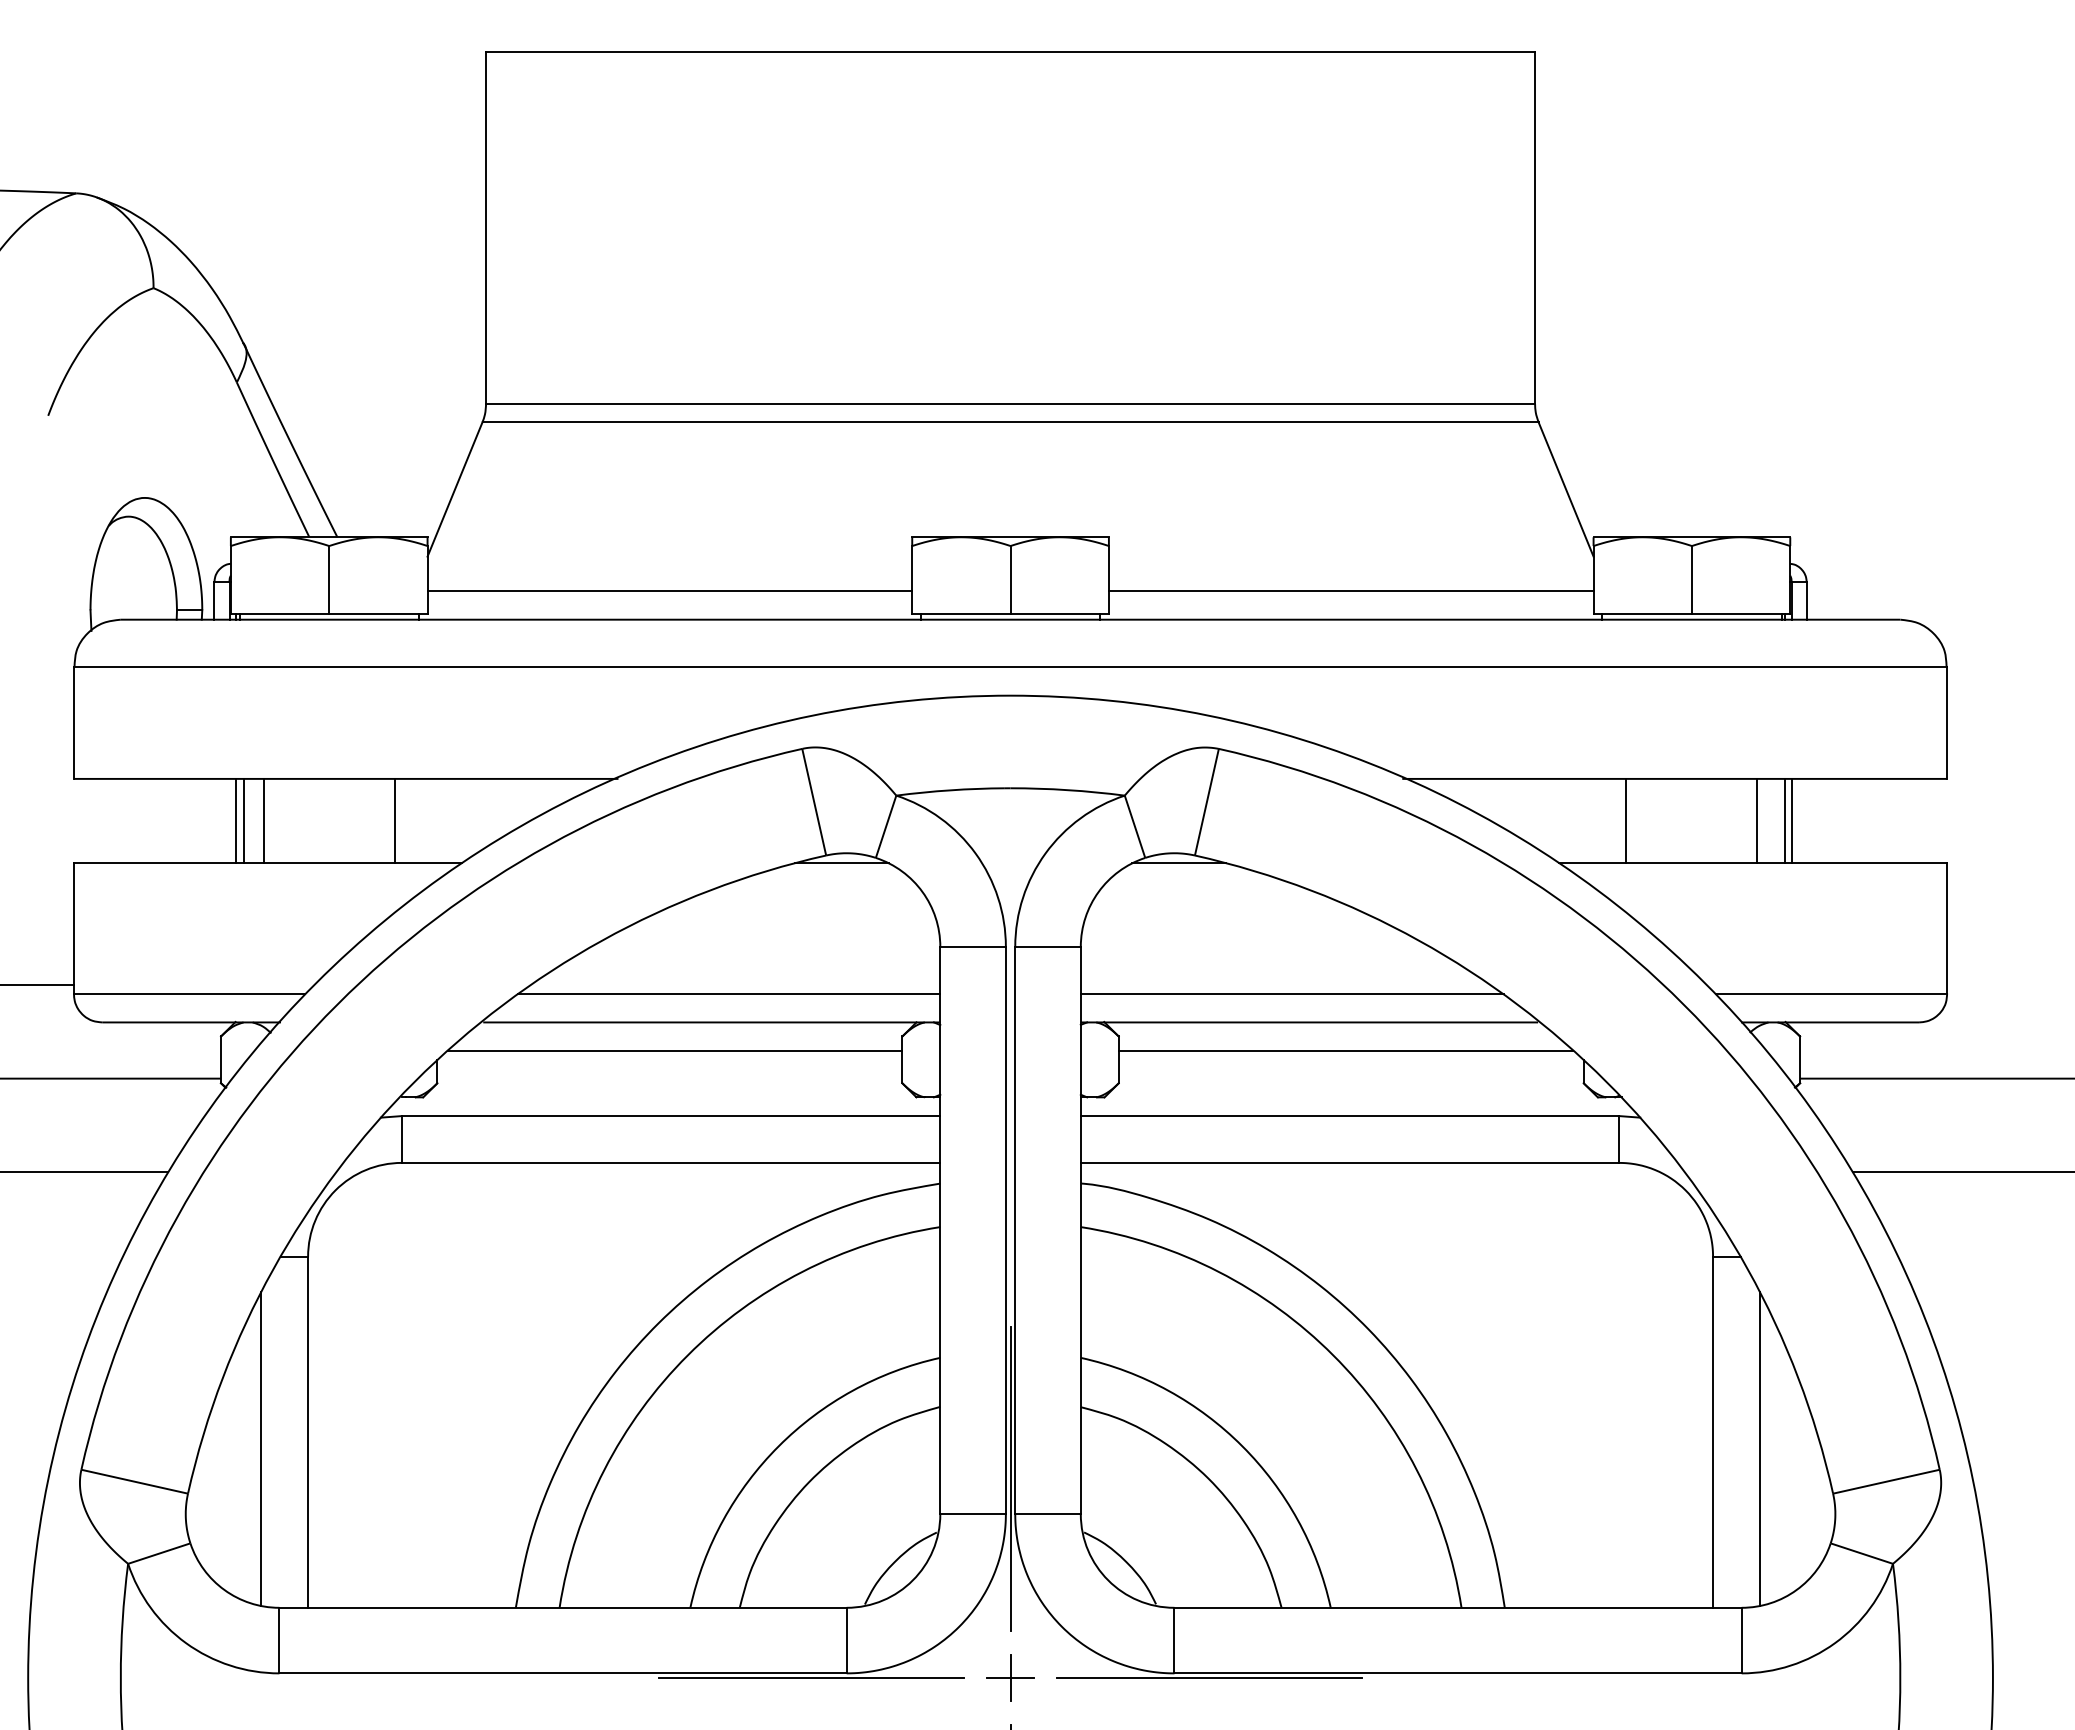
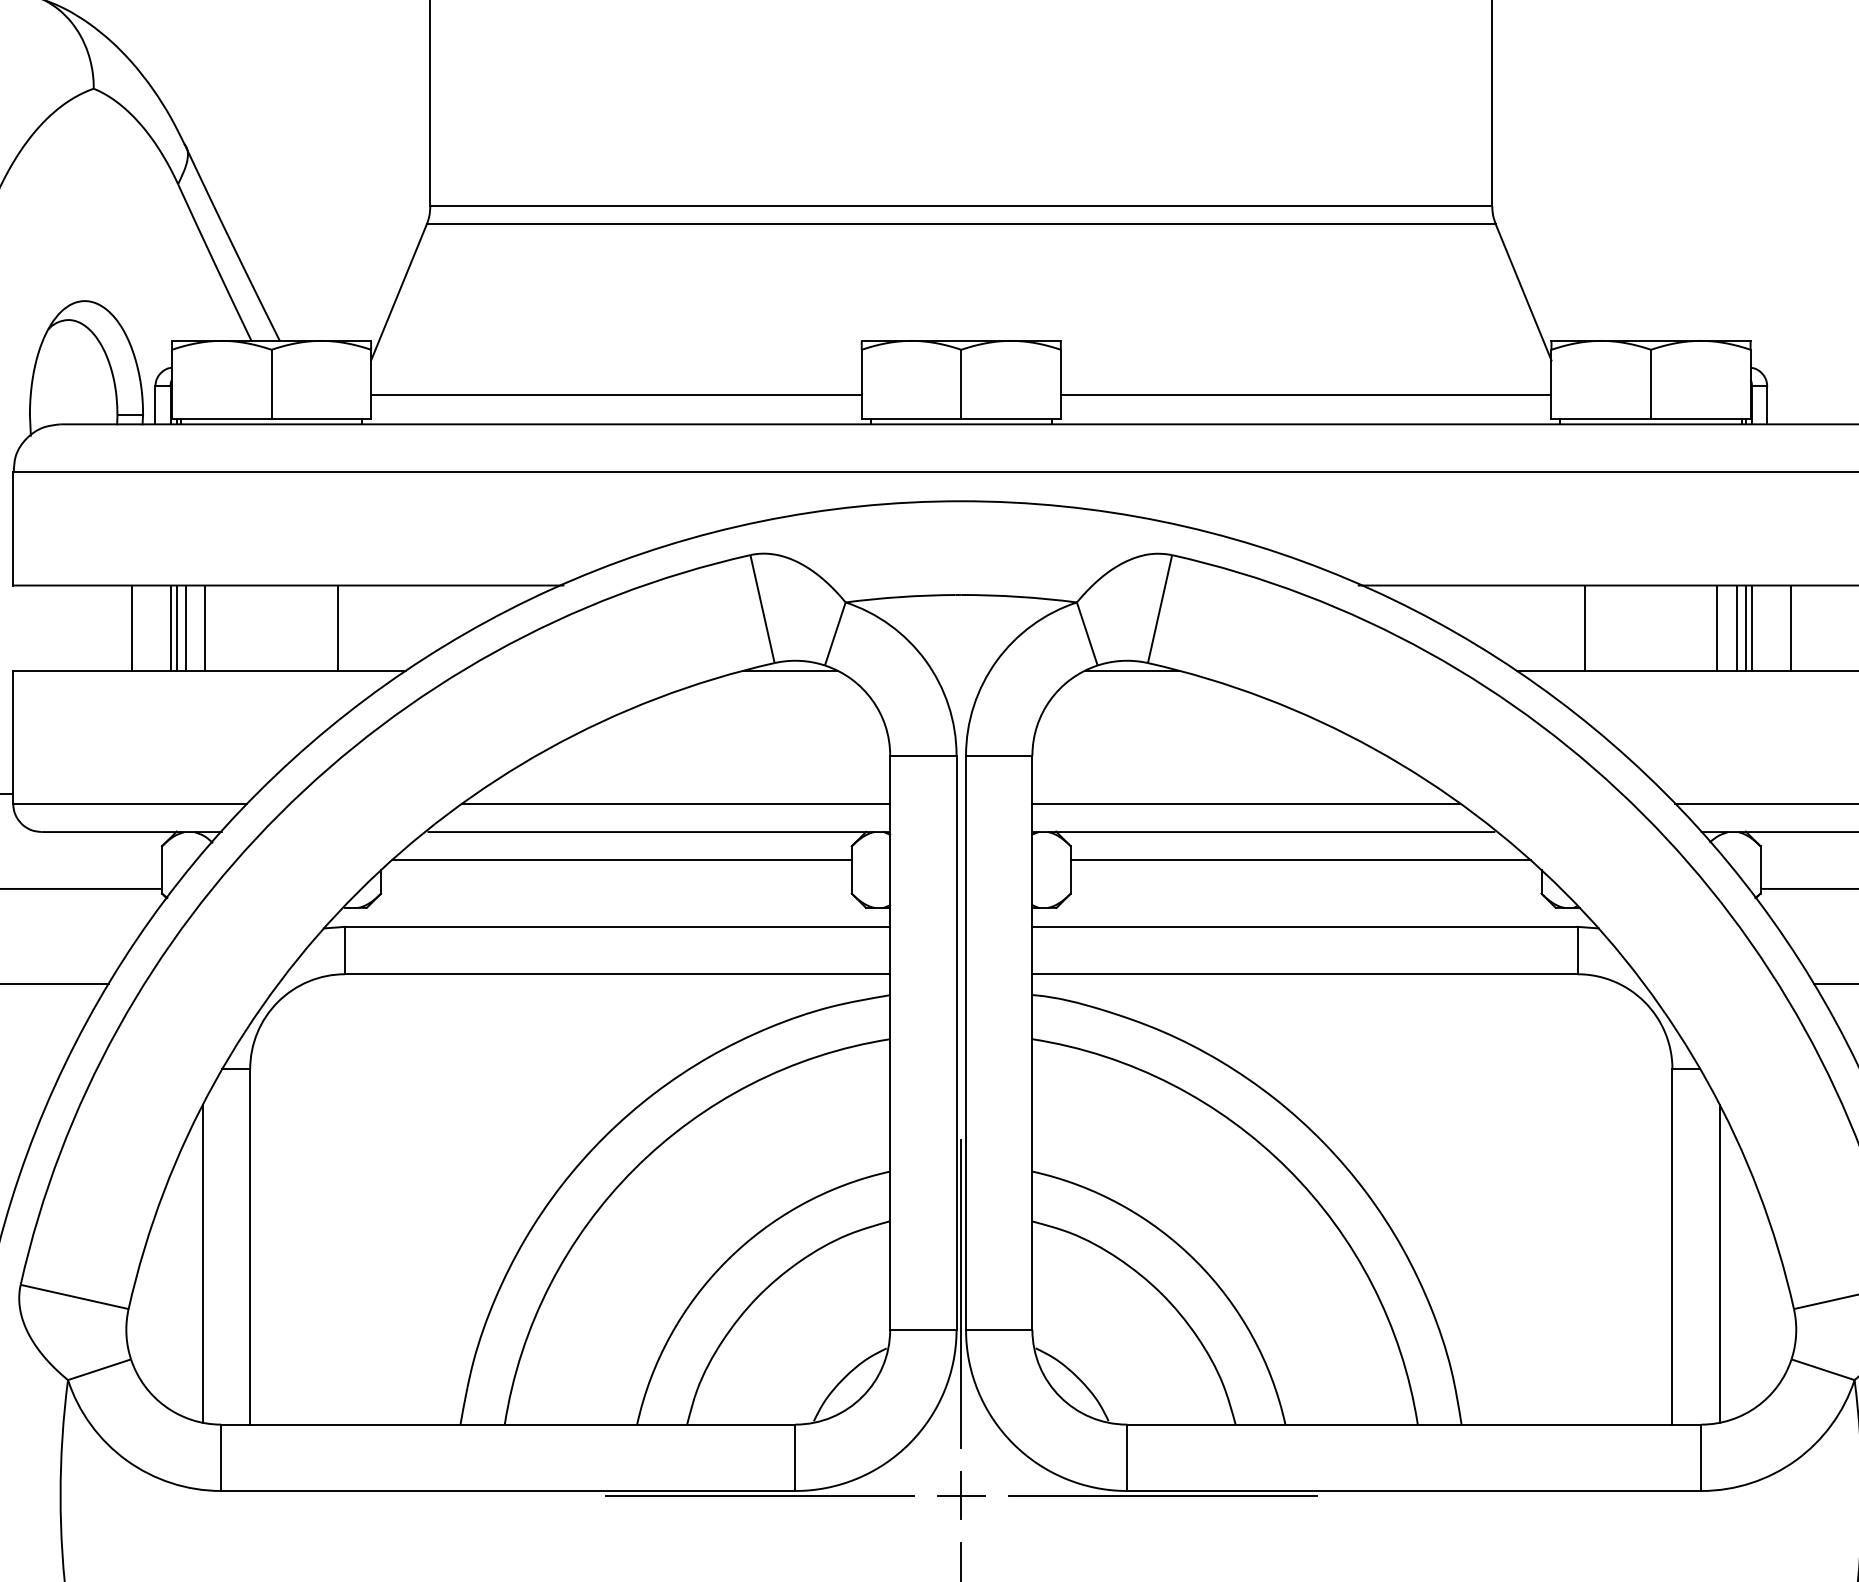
line: (191, 820) -> (132, 627), added
line: (229, 820) -> (170, 627), added
line: (1776, 820) -> (1736, 627), added
line: (1830, 820) -> (1791, 627), added

